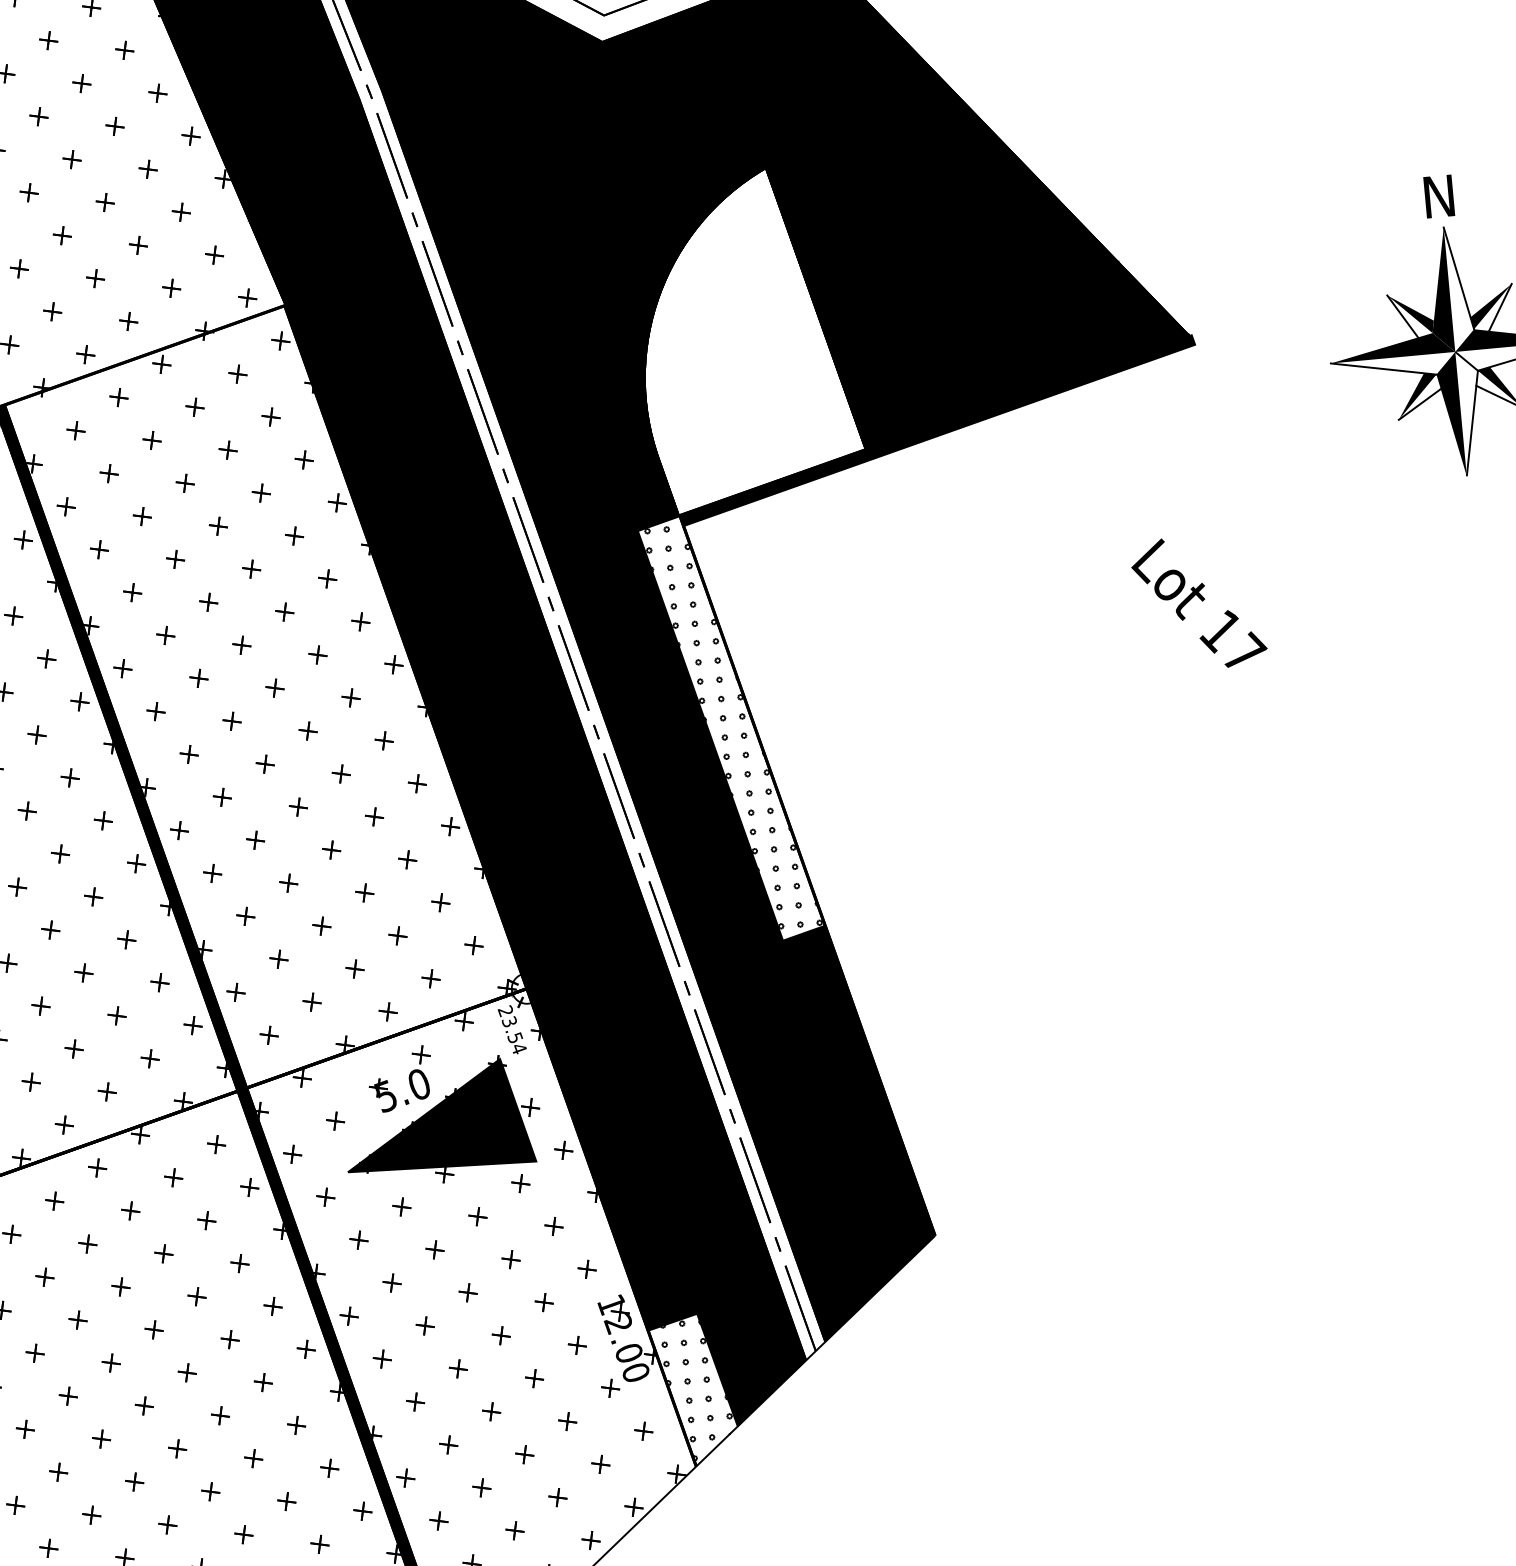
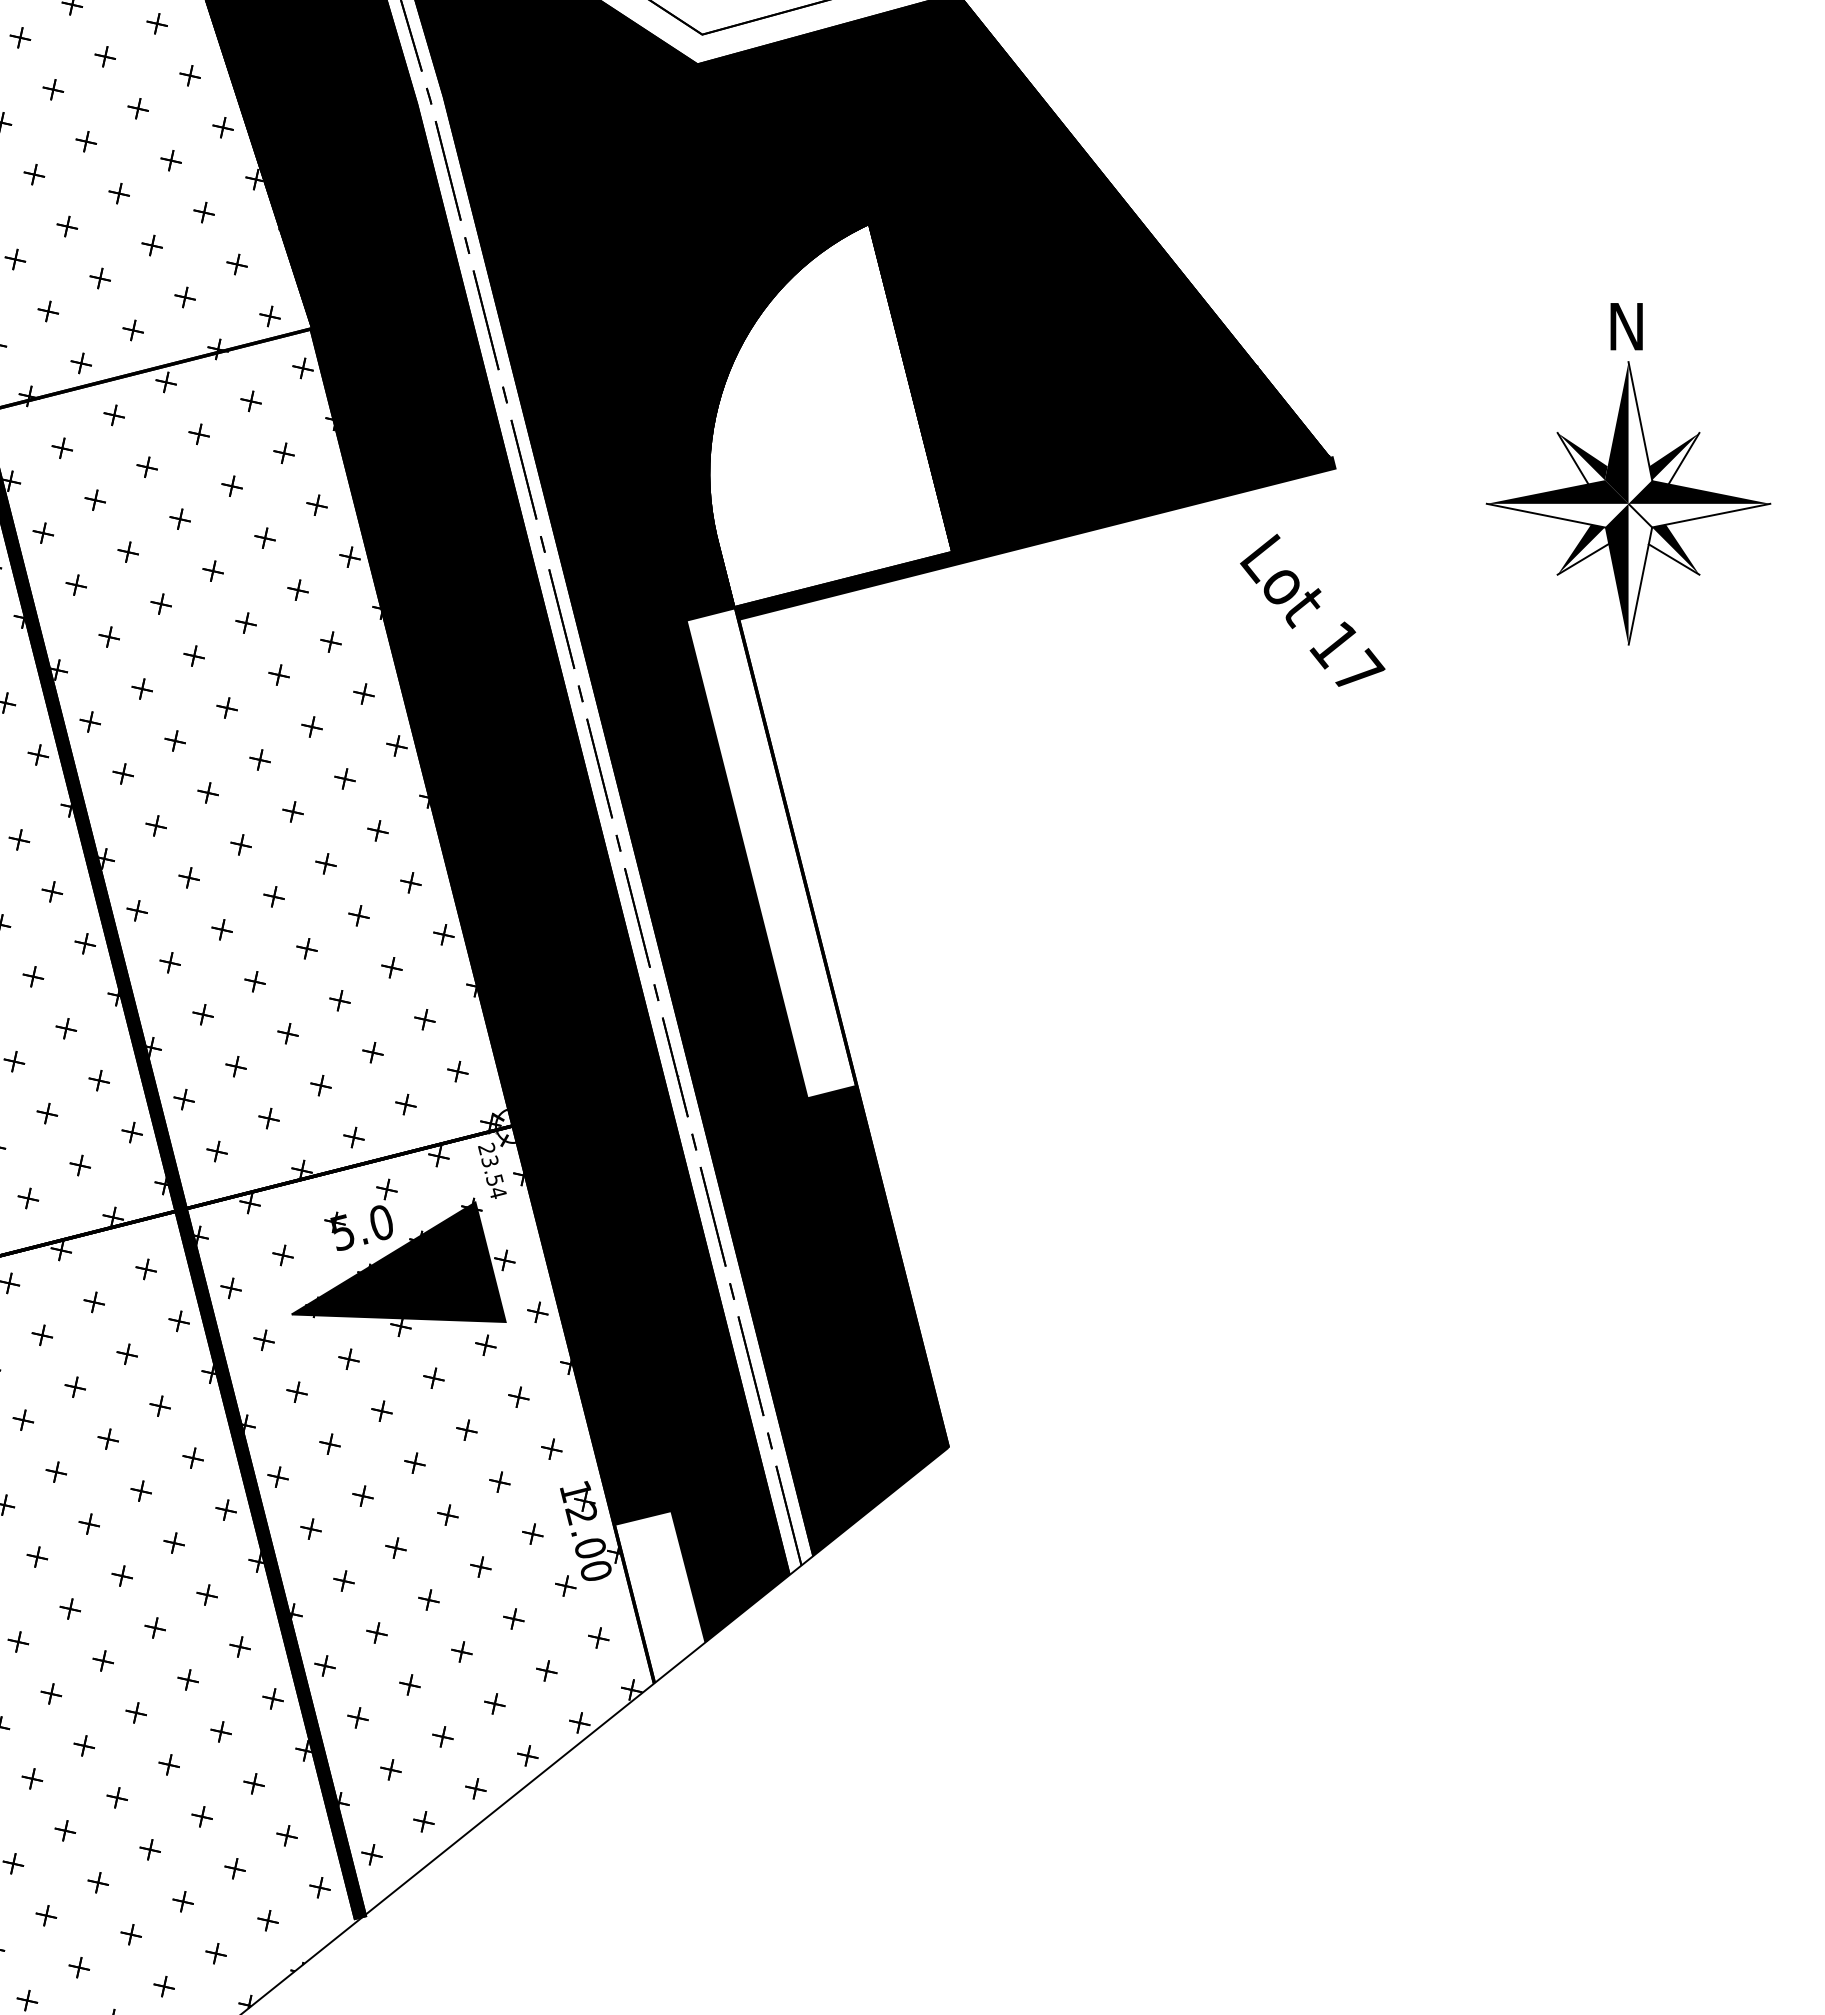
text: (1198, 602) -> (1312, 609), moved
hatch: (733, 726) -> (773, 851), removed
hatch: (698, 1389) -> (664, 1596), removed

